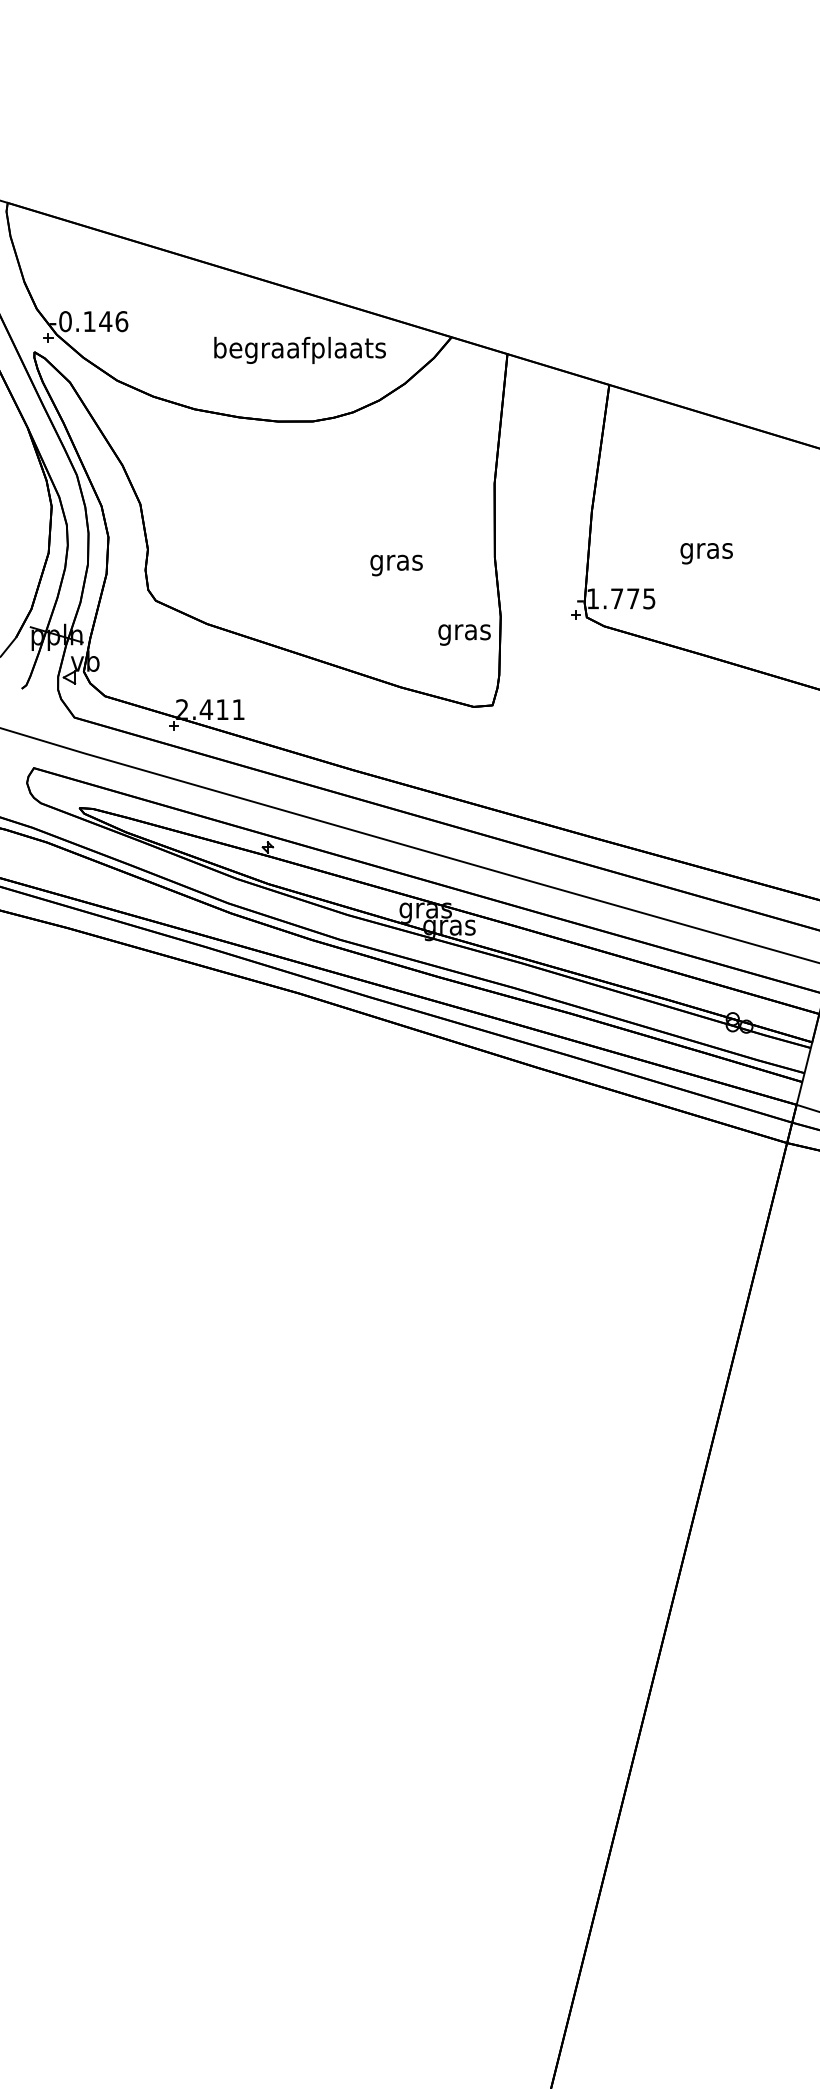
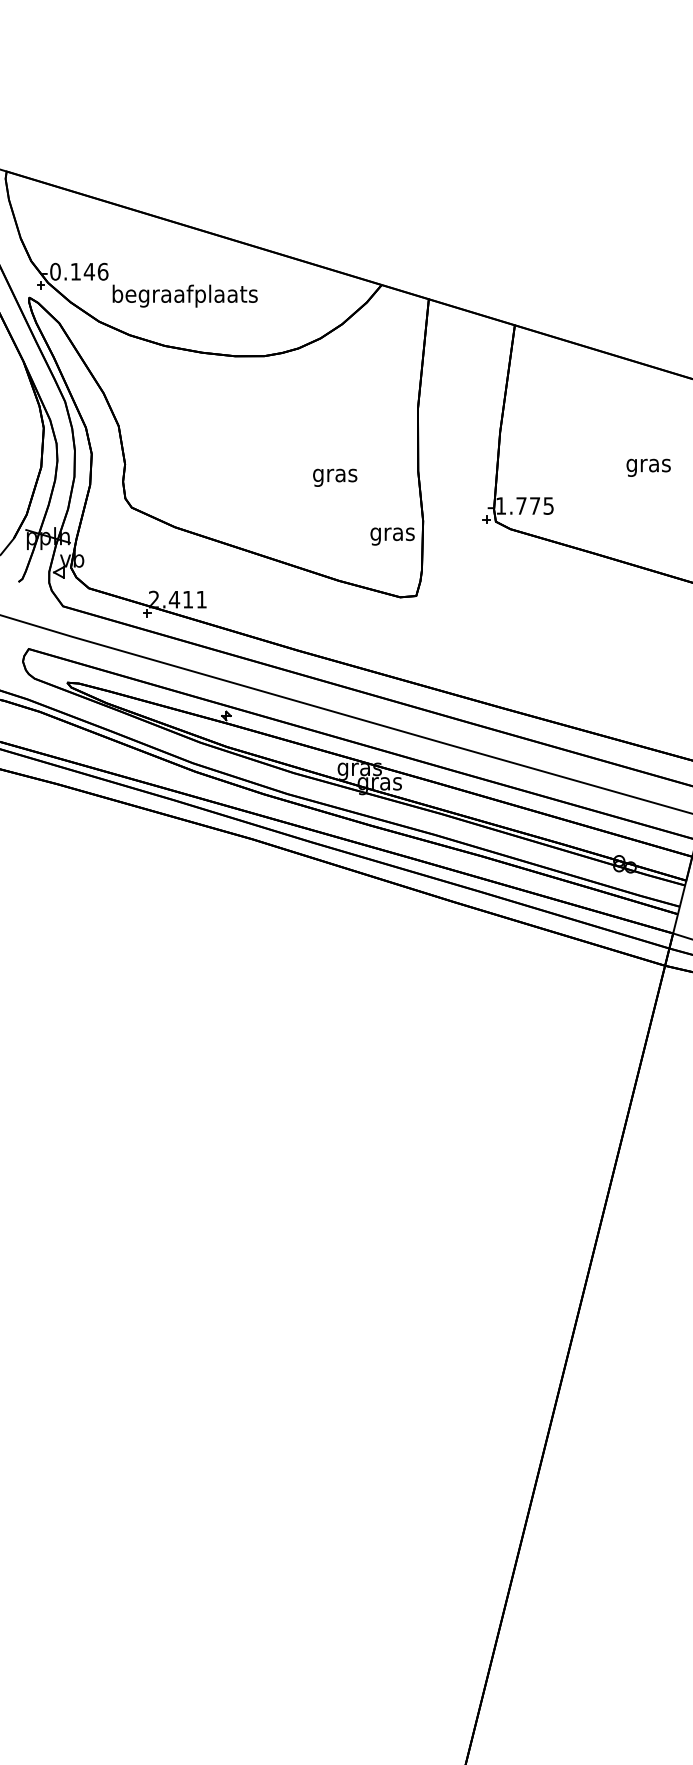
text: (299, 349) -> (184, 295), moved
text: (706, 553) -> (648, 467), moved

